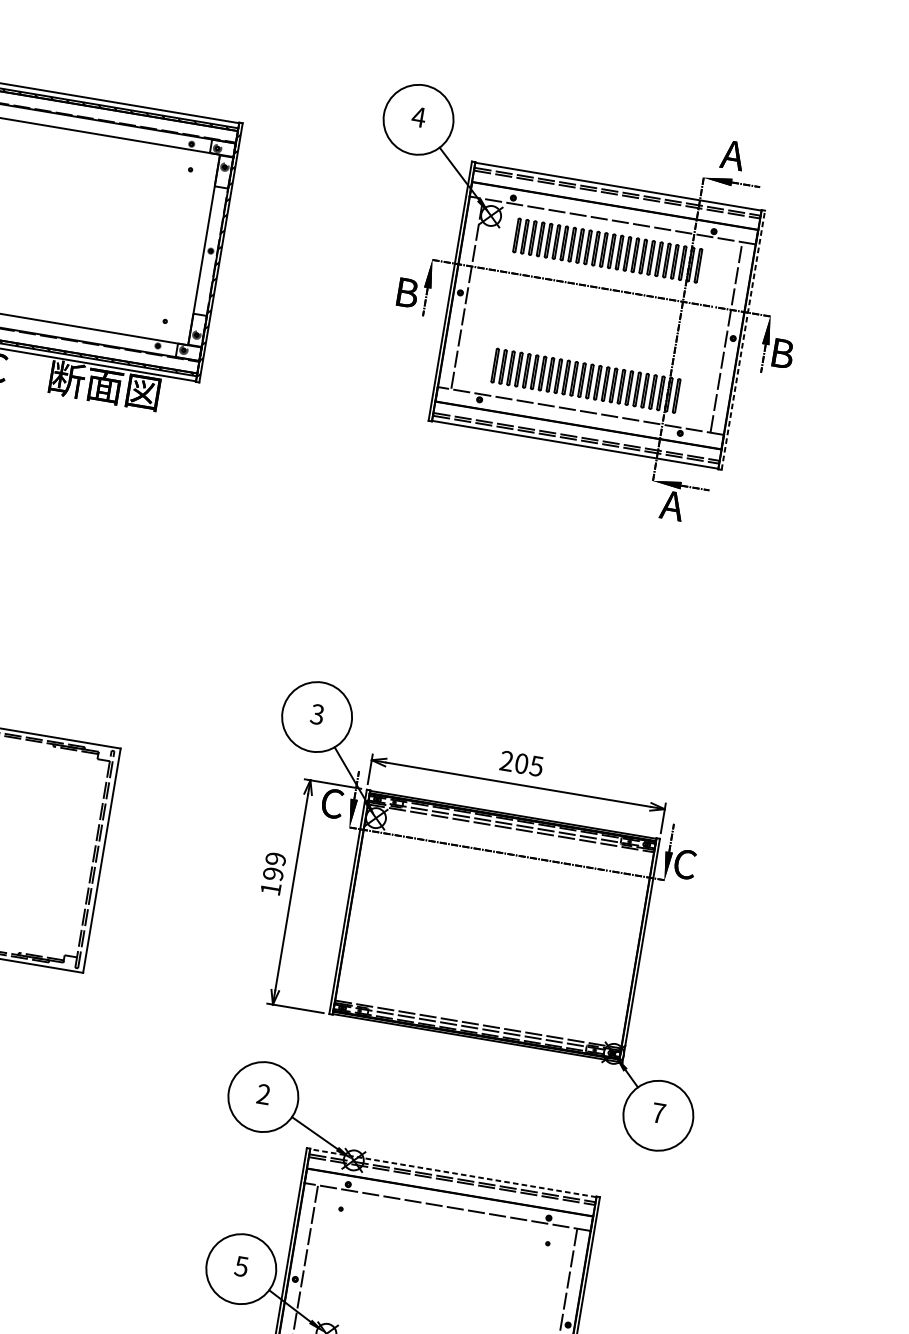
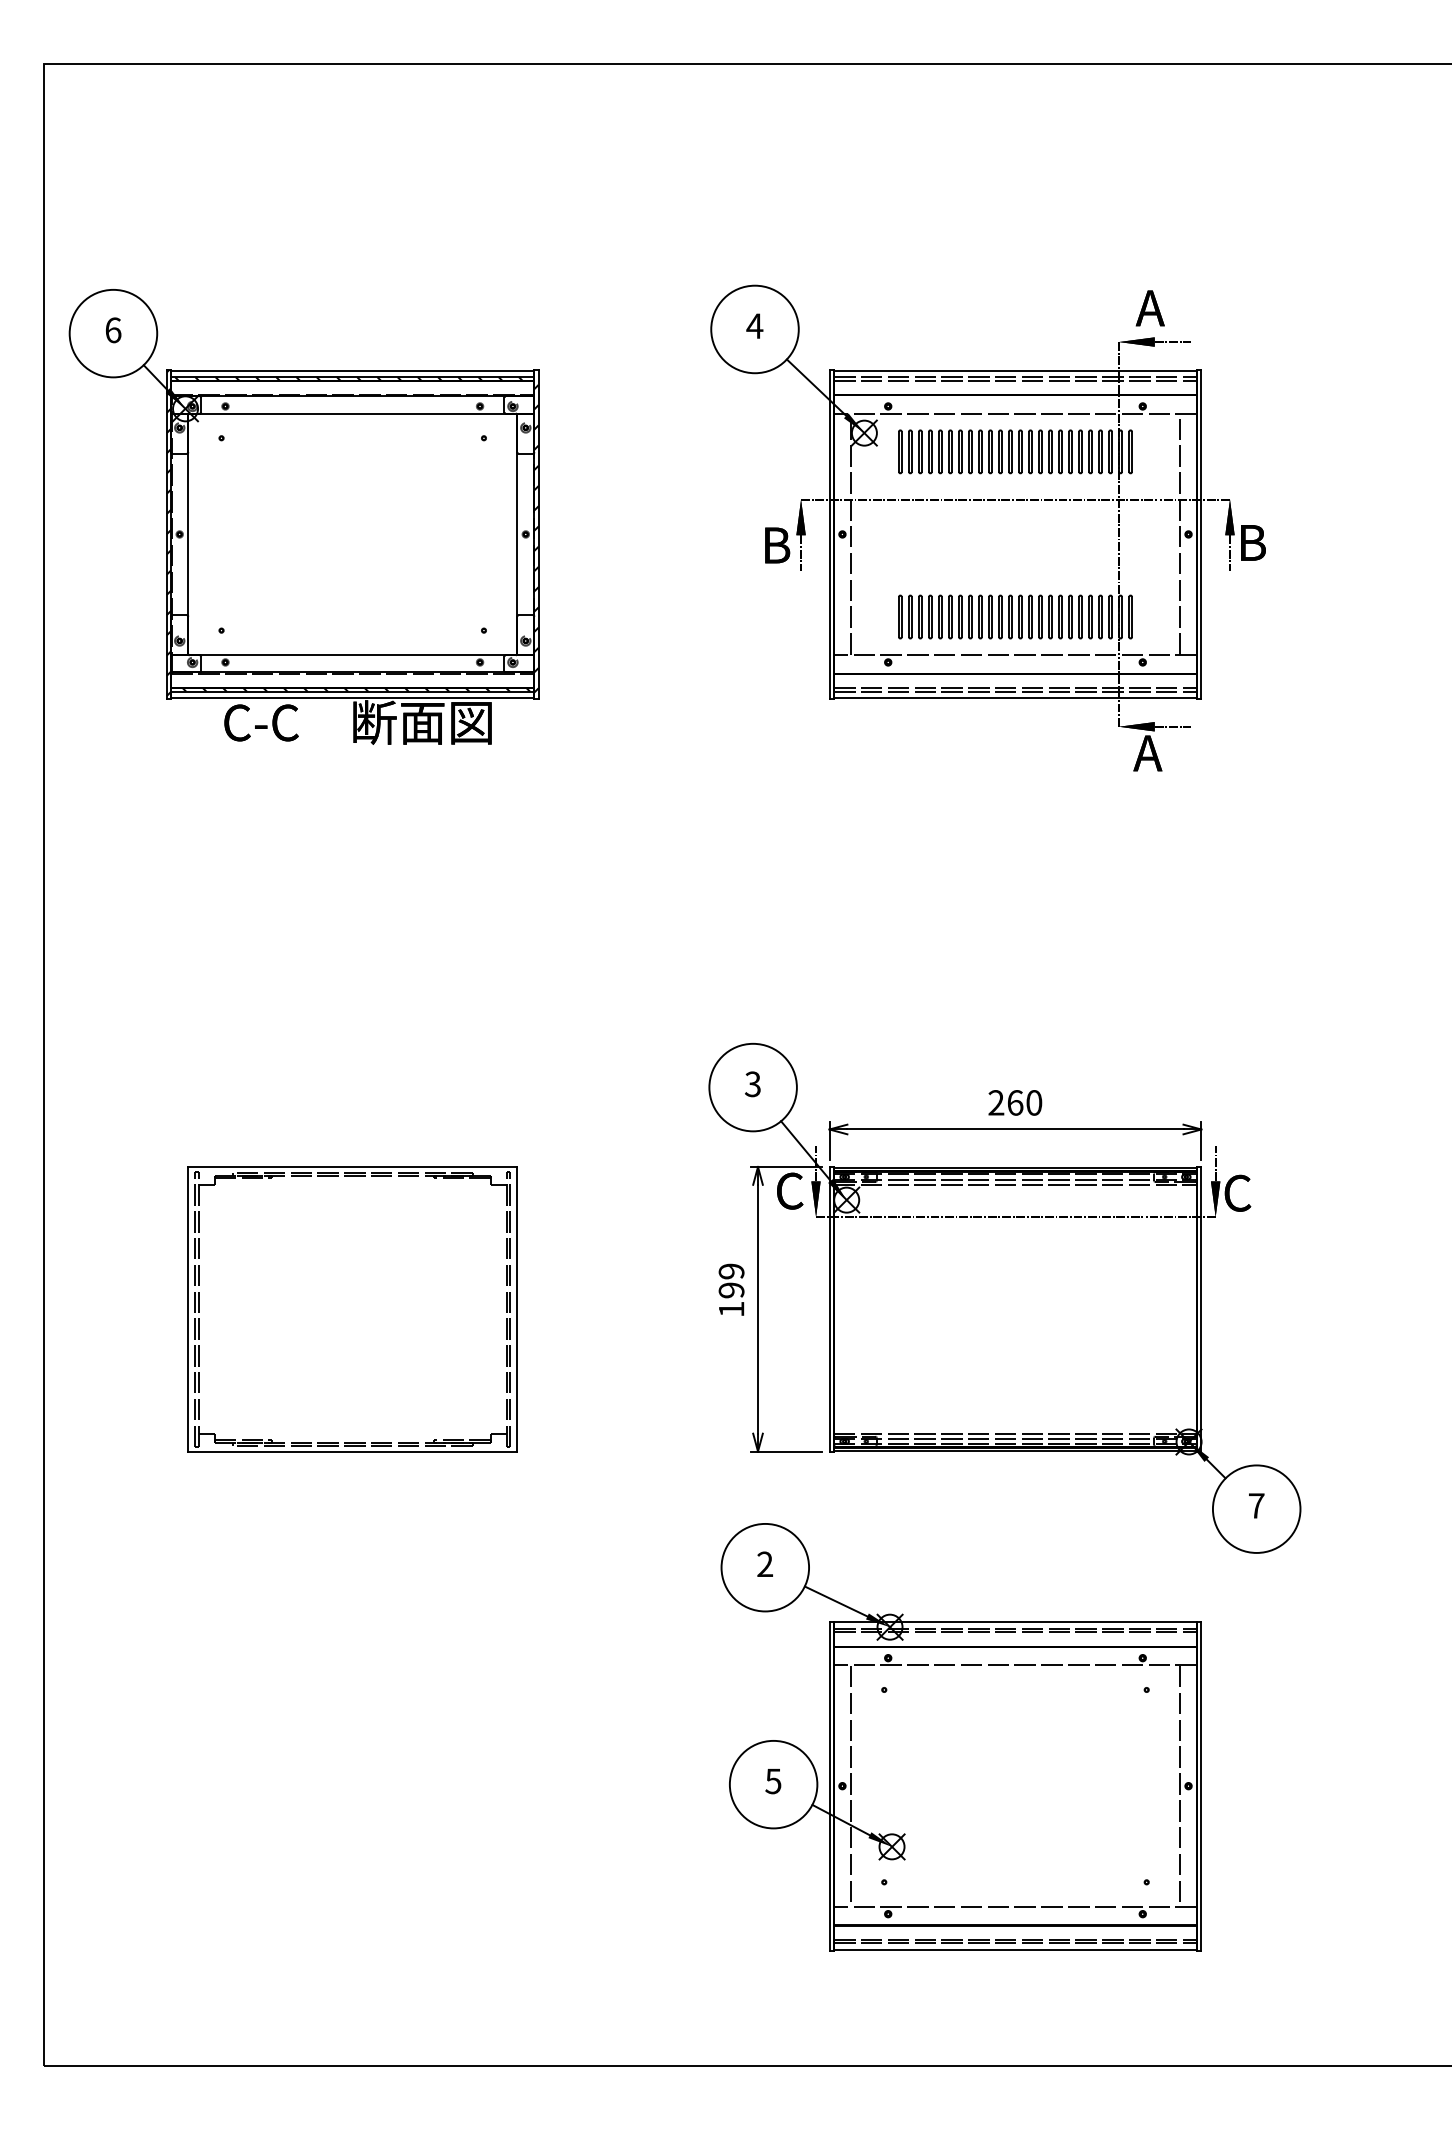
line: (743, 339) -> (1201, 533), dashed -> solid
text: (529, 764) -> (1024, 1102), 205 -> 260
line: (453, 1173) -> (1015, 1622), dashed -> solid

